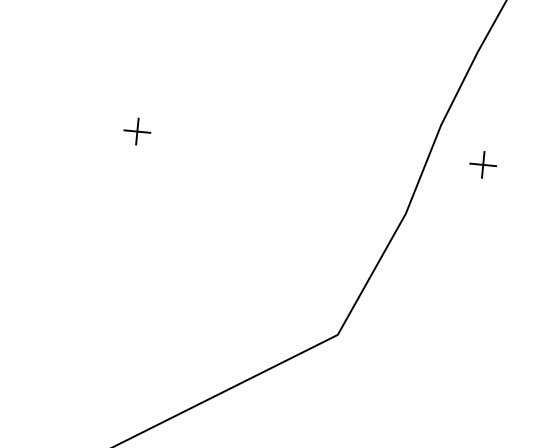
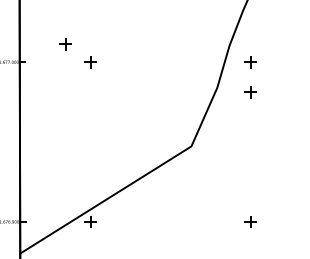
part: (86, 87) -> (65, 44), added
part: (476, 230) -> (250, 92), added

